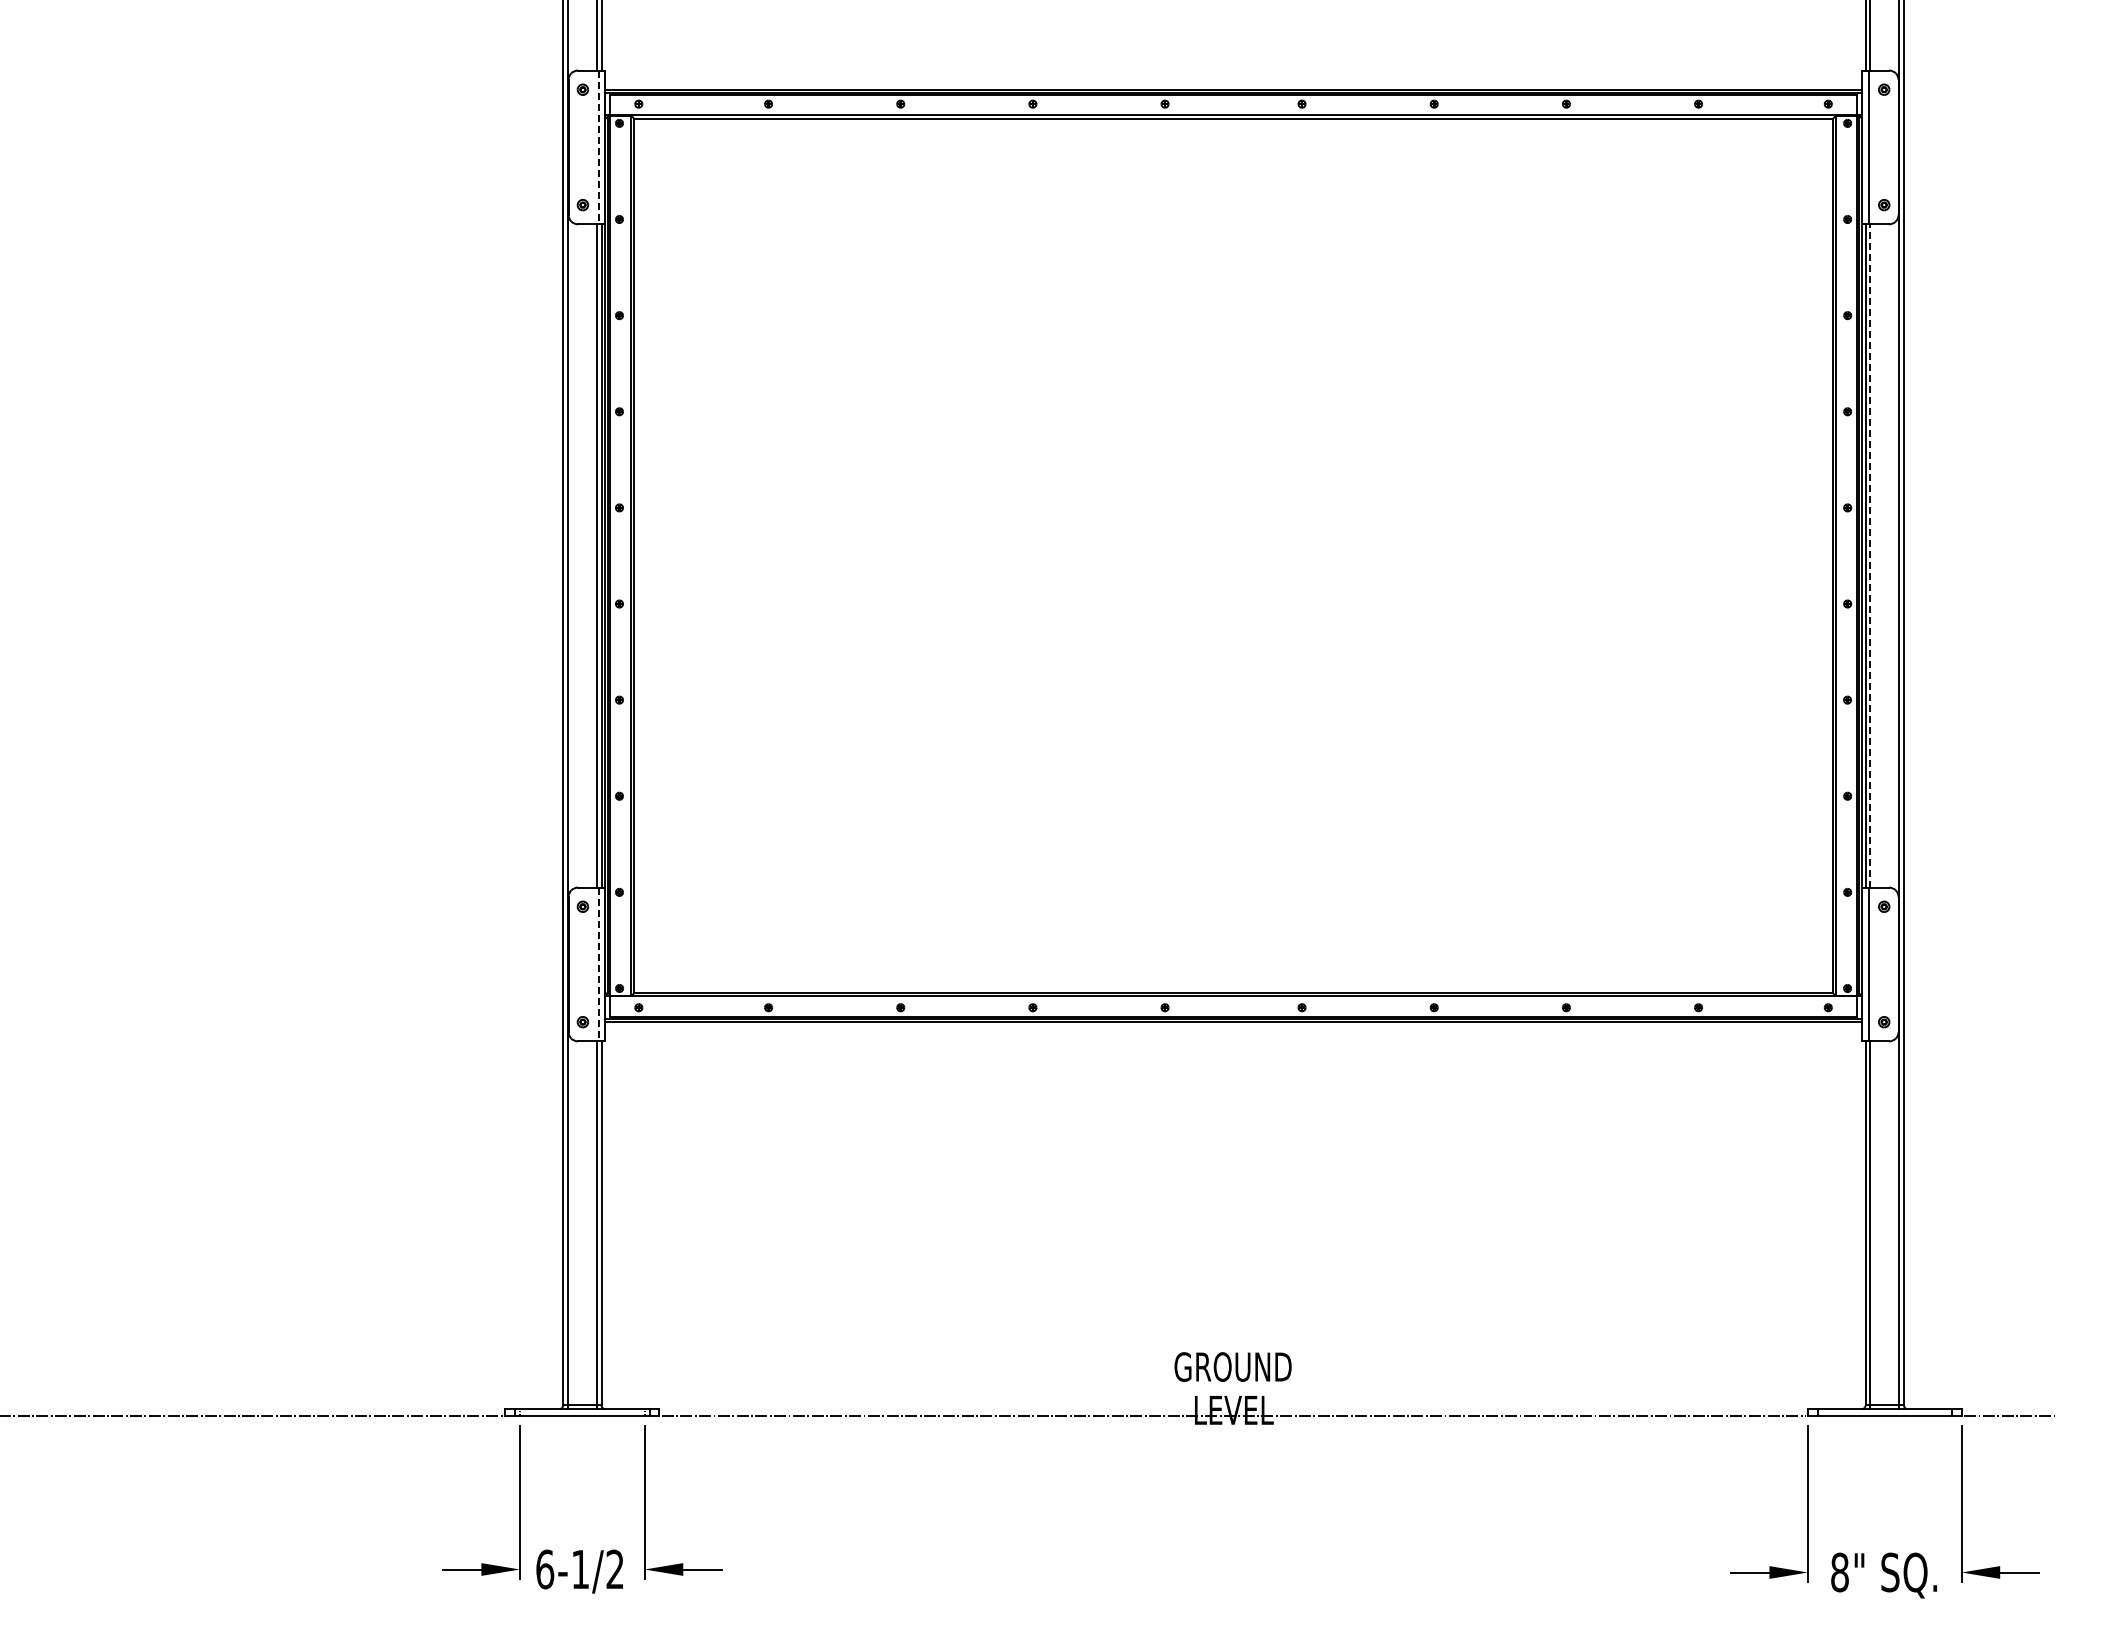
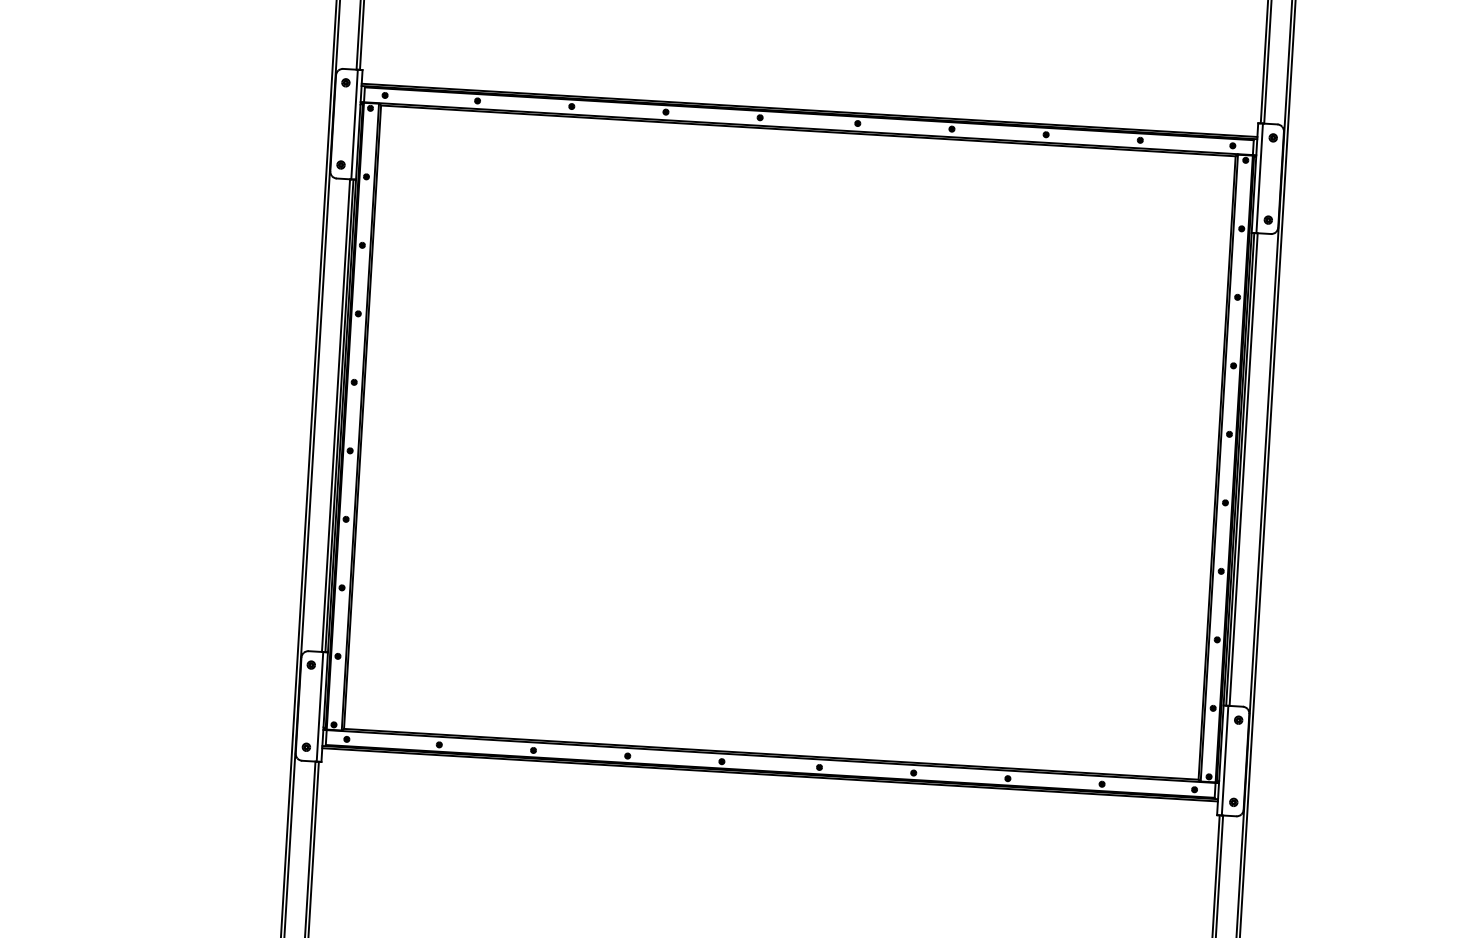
line: (598, 147) -> (354, 124), dashed -> solid
line: (1870, 555) -> (1243, 469), dashed -> solid
line: (598, 964) -> (319, 706), dashed -> solid

